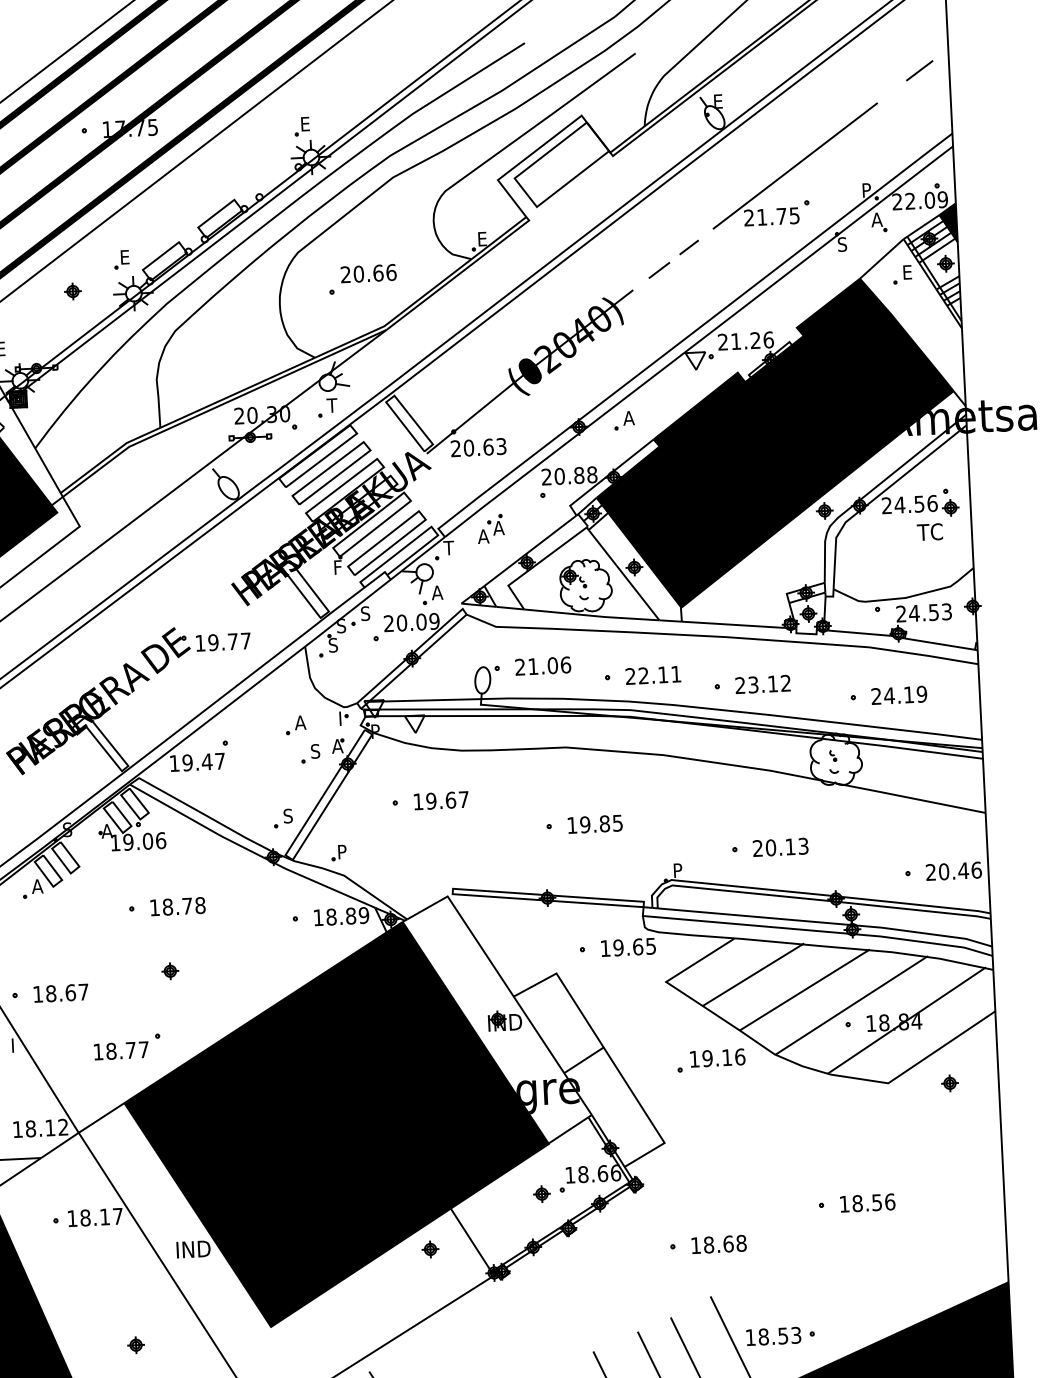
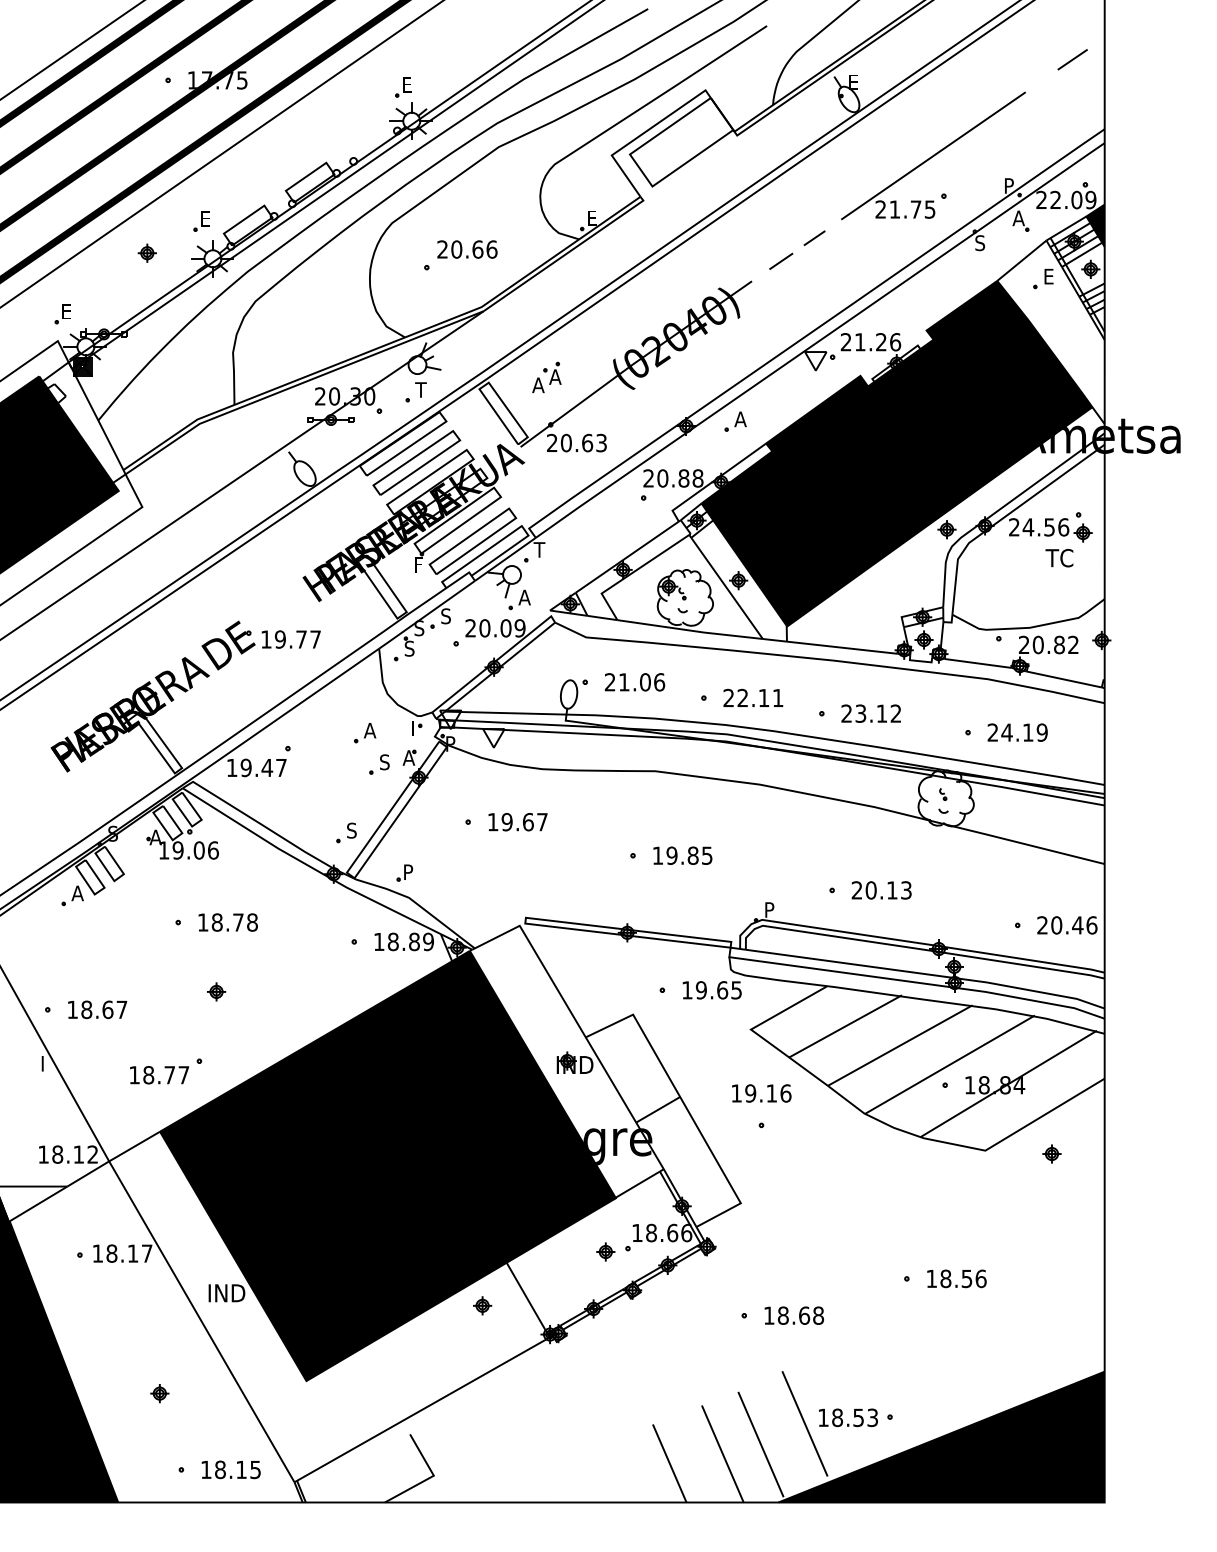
part: (490, 528) -> (546, 377), moved
text: (930, 612) -> (1055, 644), 24.53 -> 20.82
text: (717, 1058) -> (761, 1093), moved

